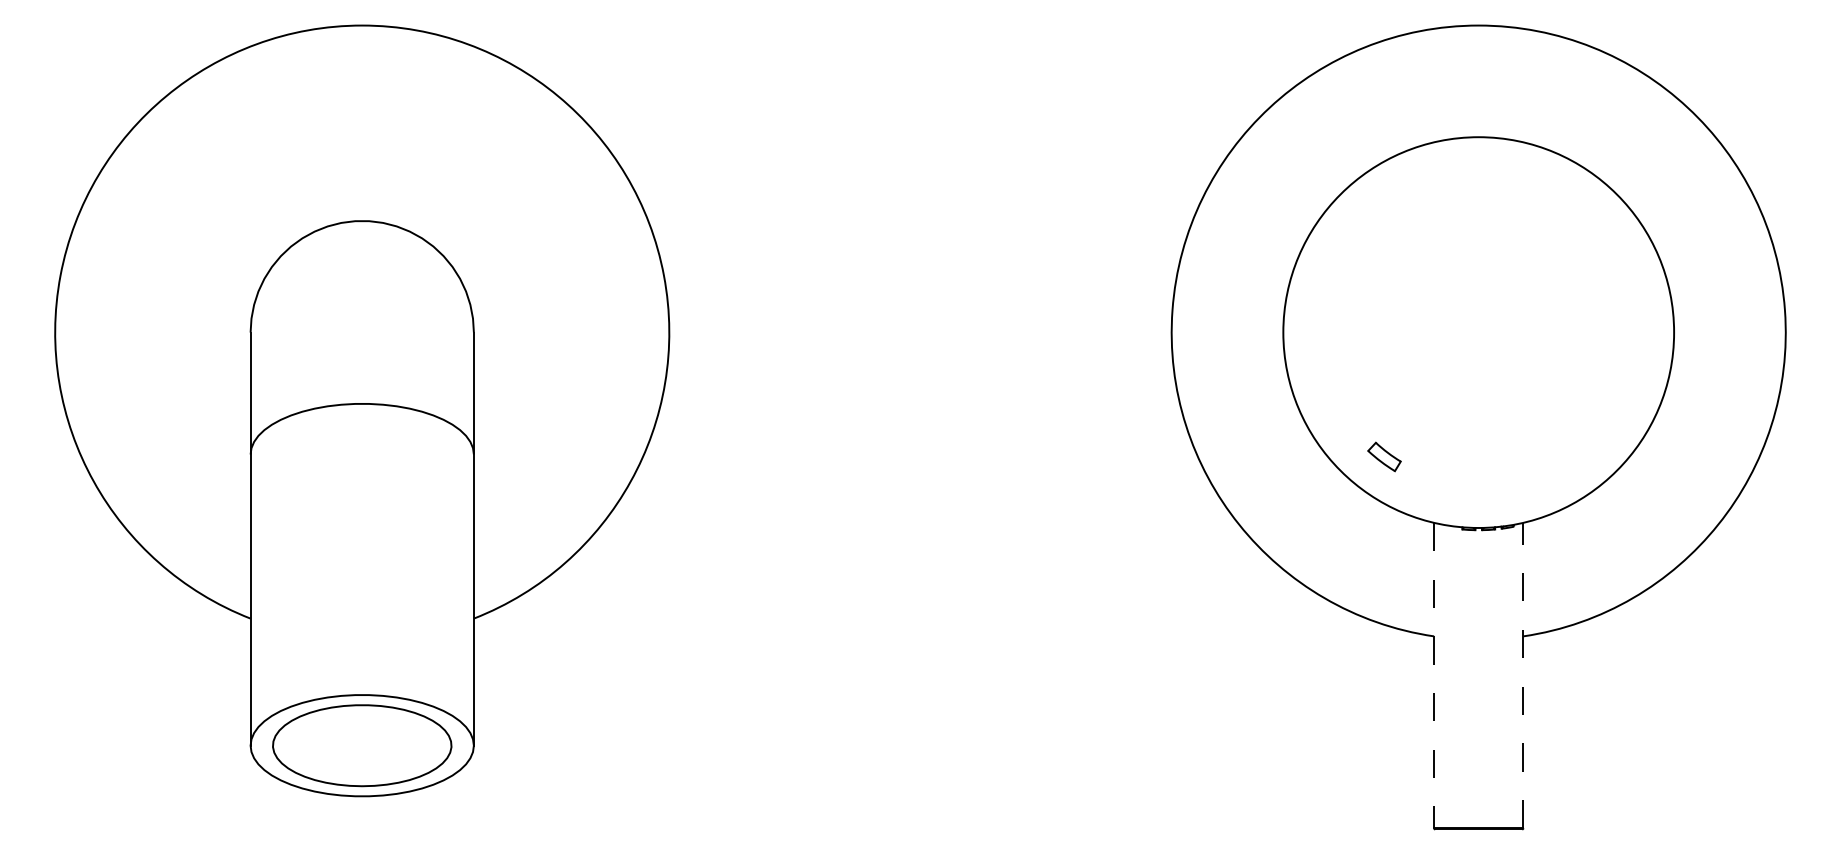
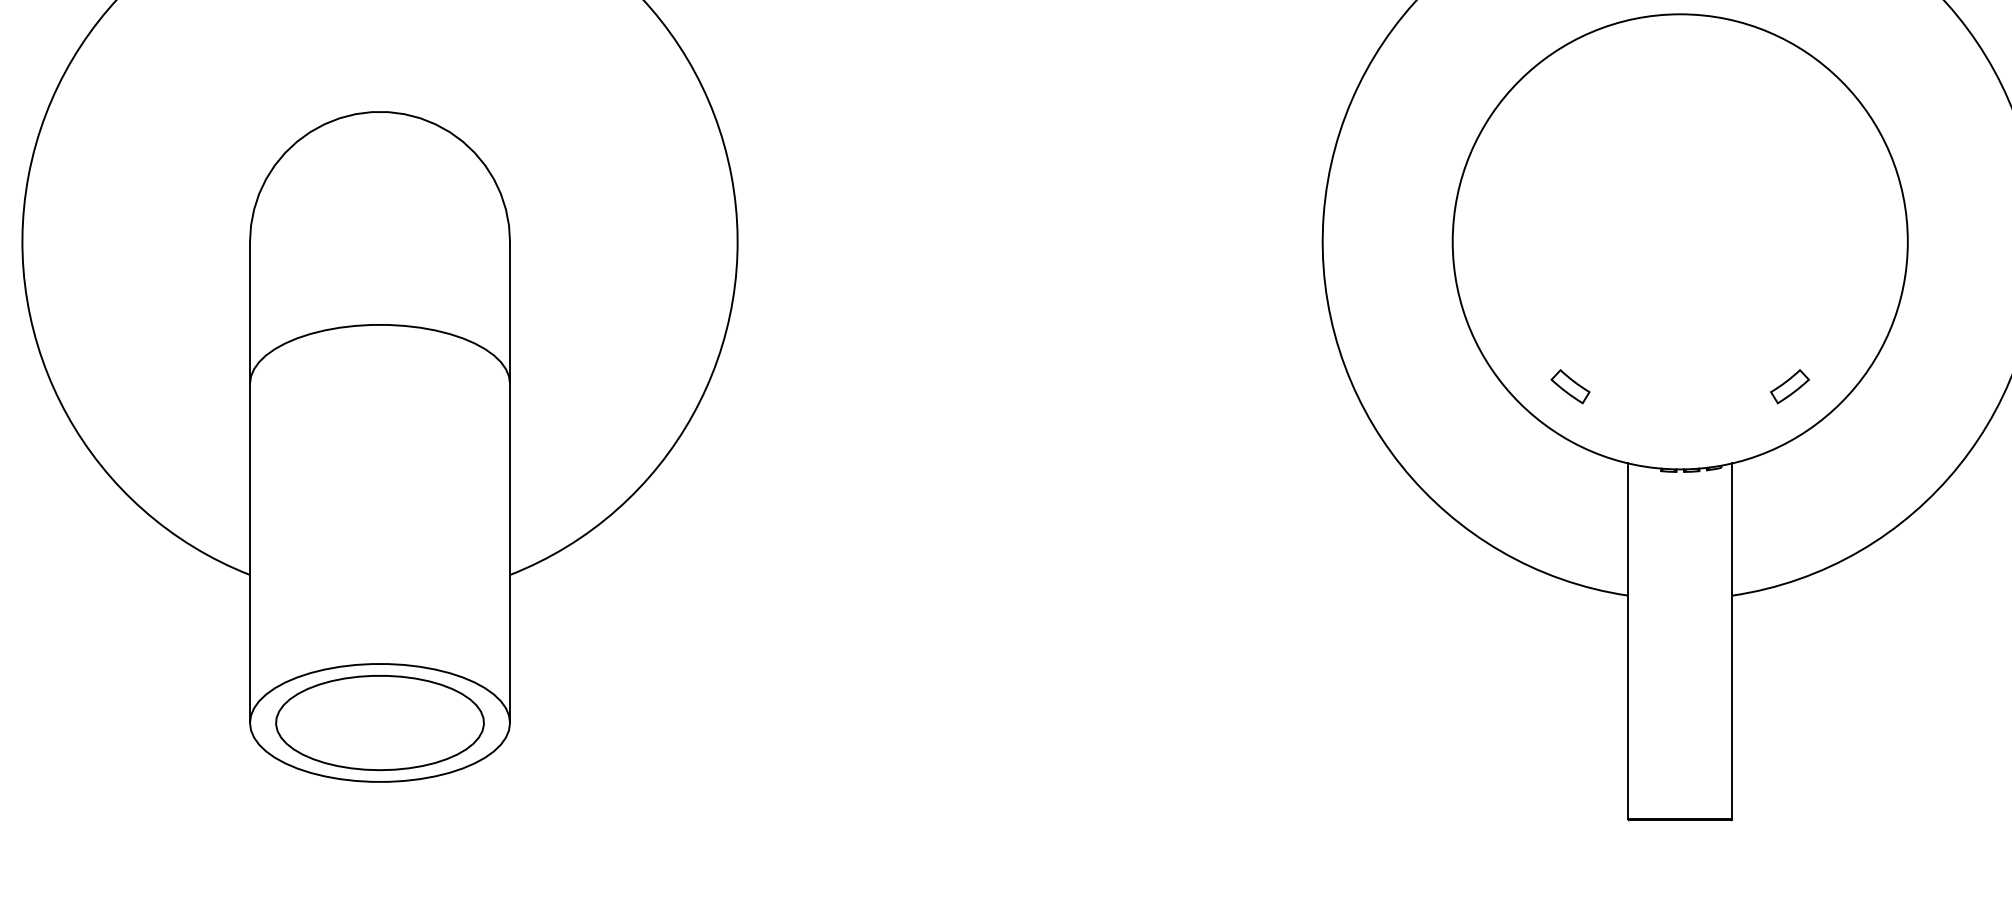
part: (1572, 456) -> (1789, 386), added
line: (1434, 675) -> (1628, 641), dashed -> solid
line: (1523, 675) -> (1732, 641), dashed -> solid

